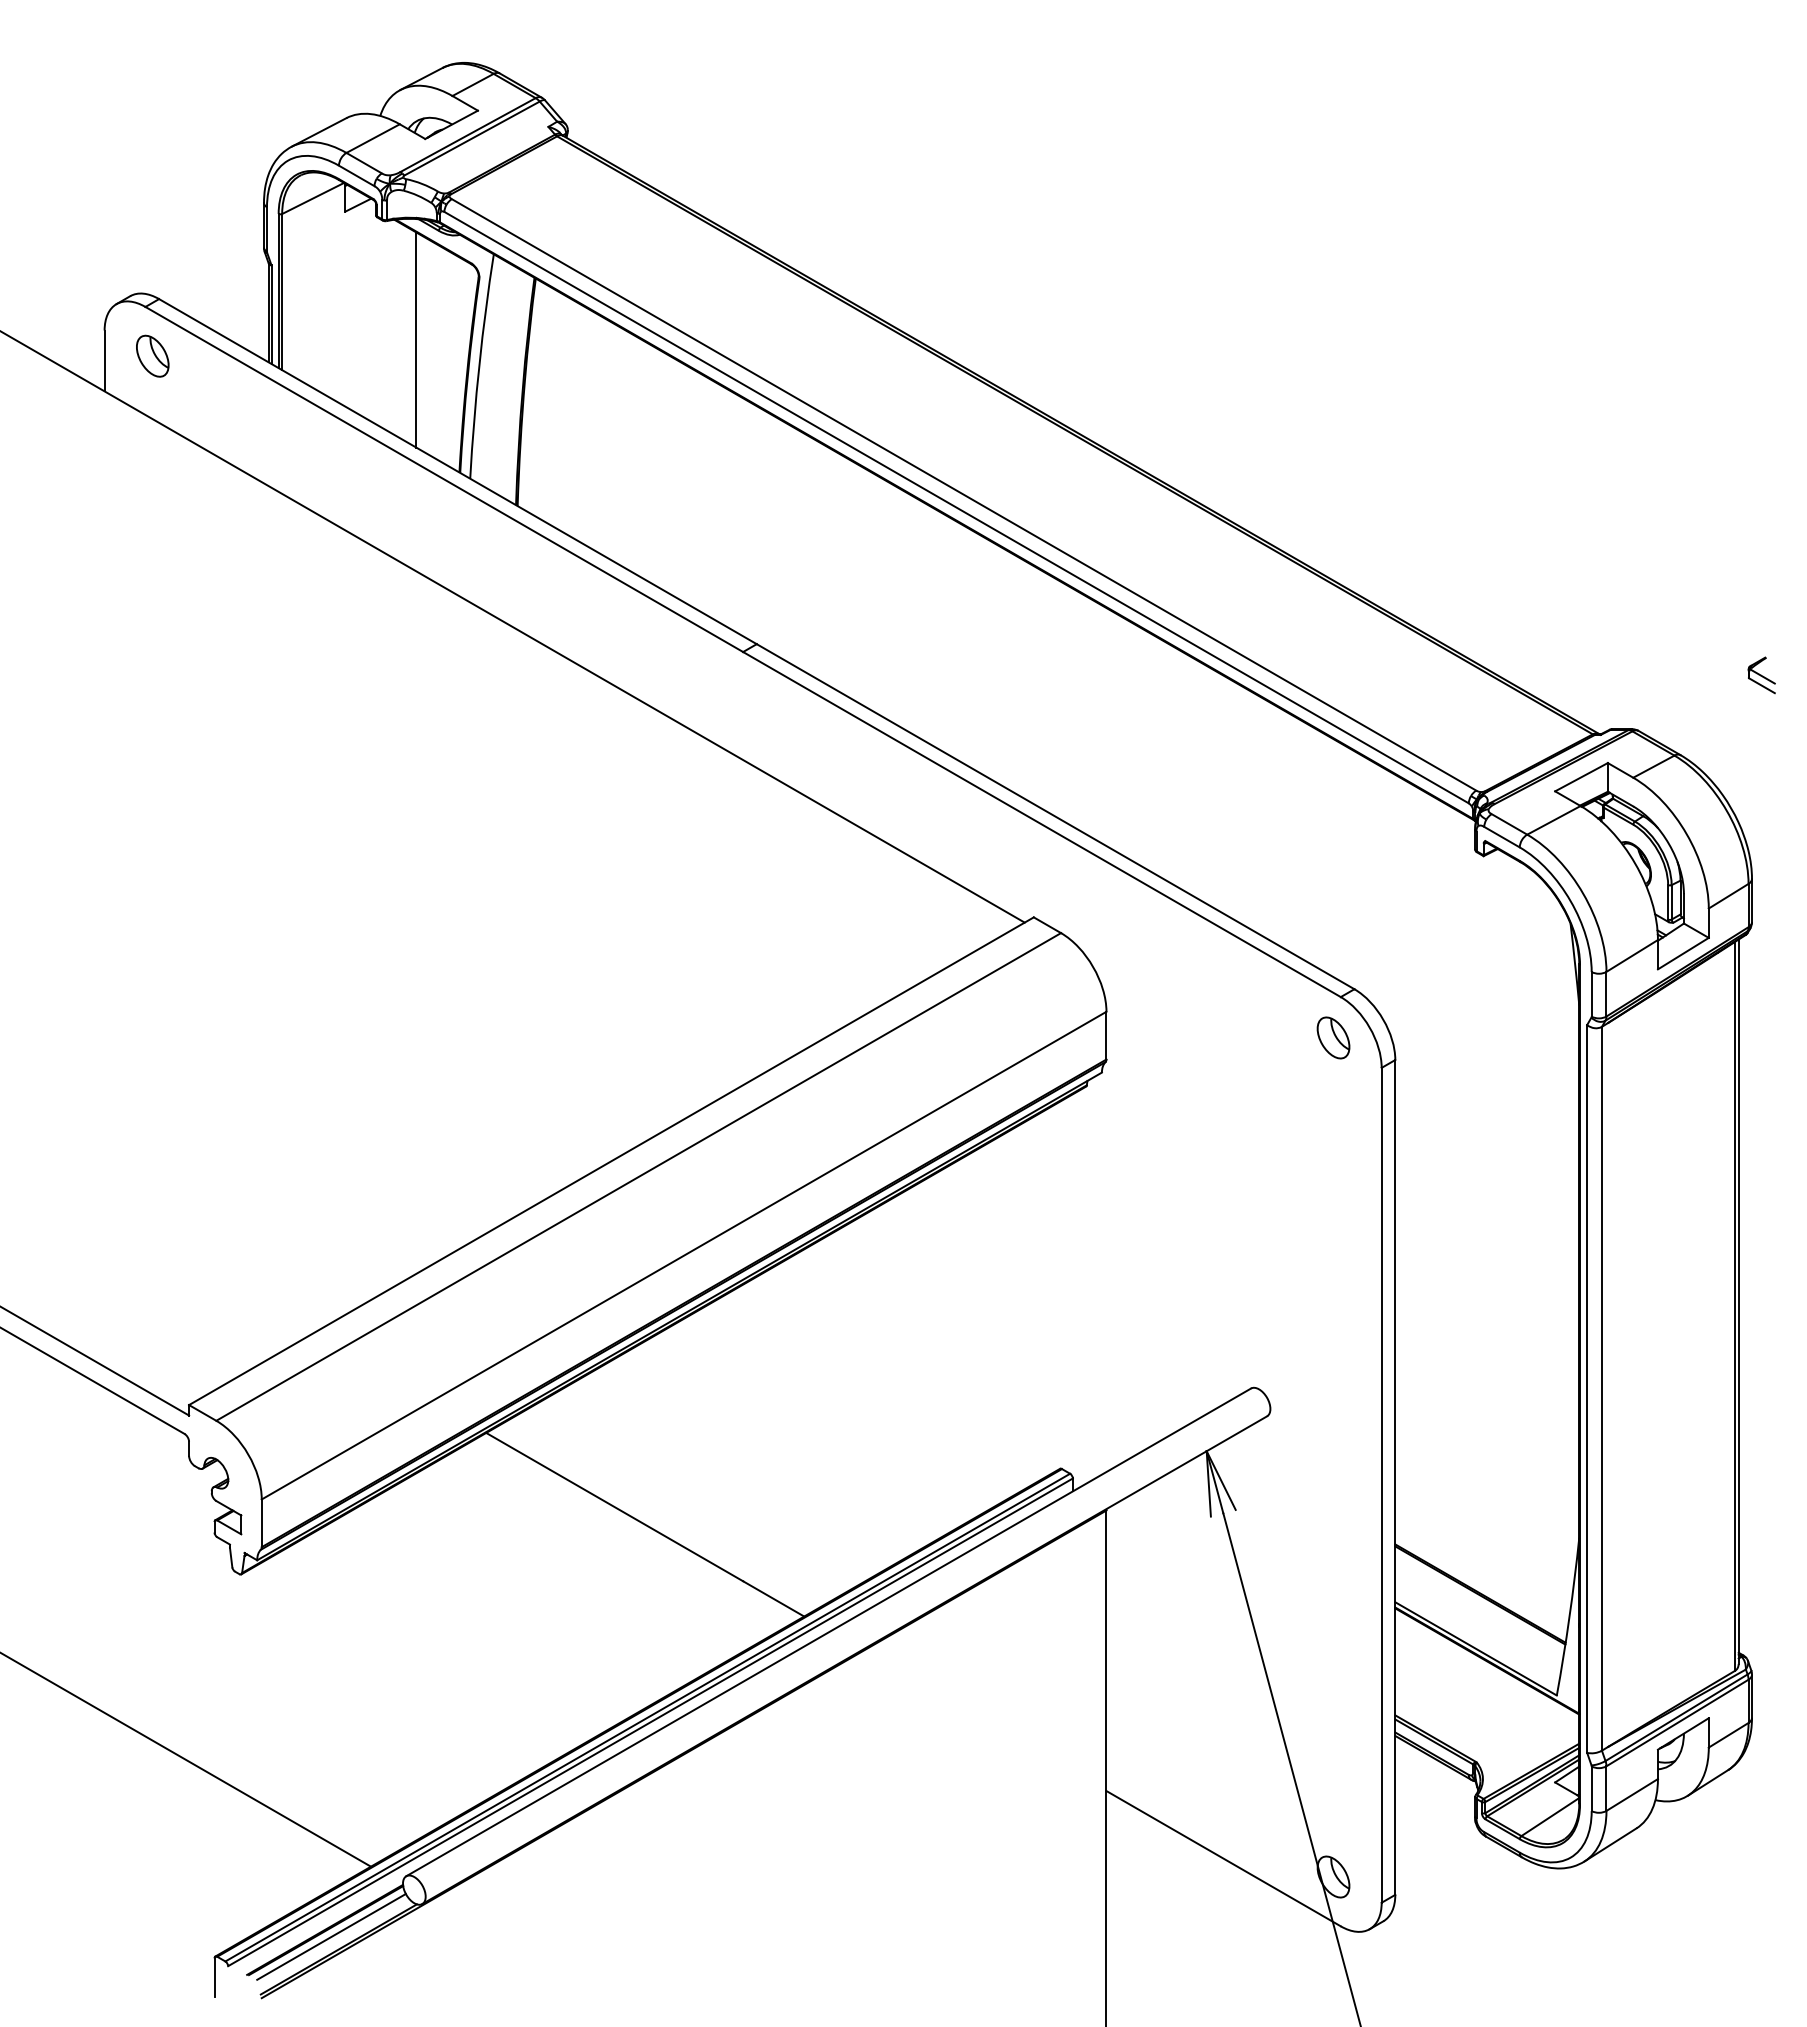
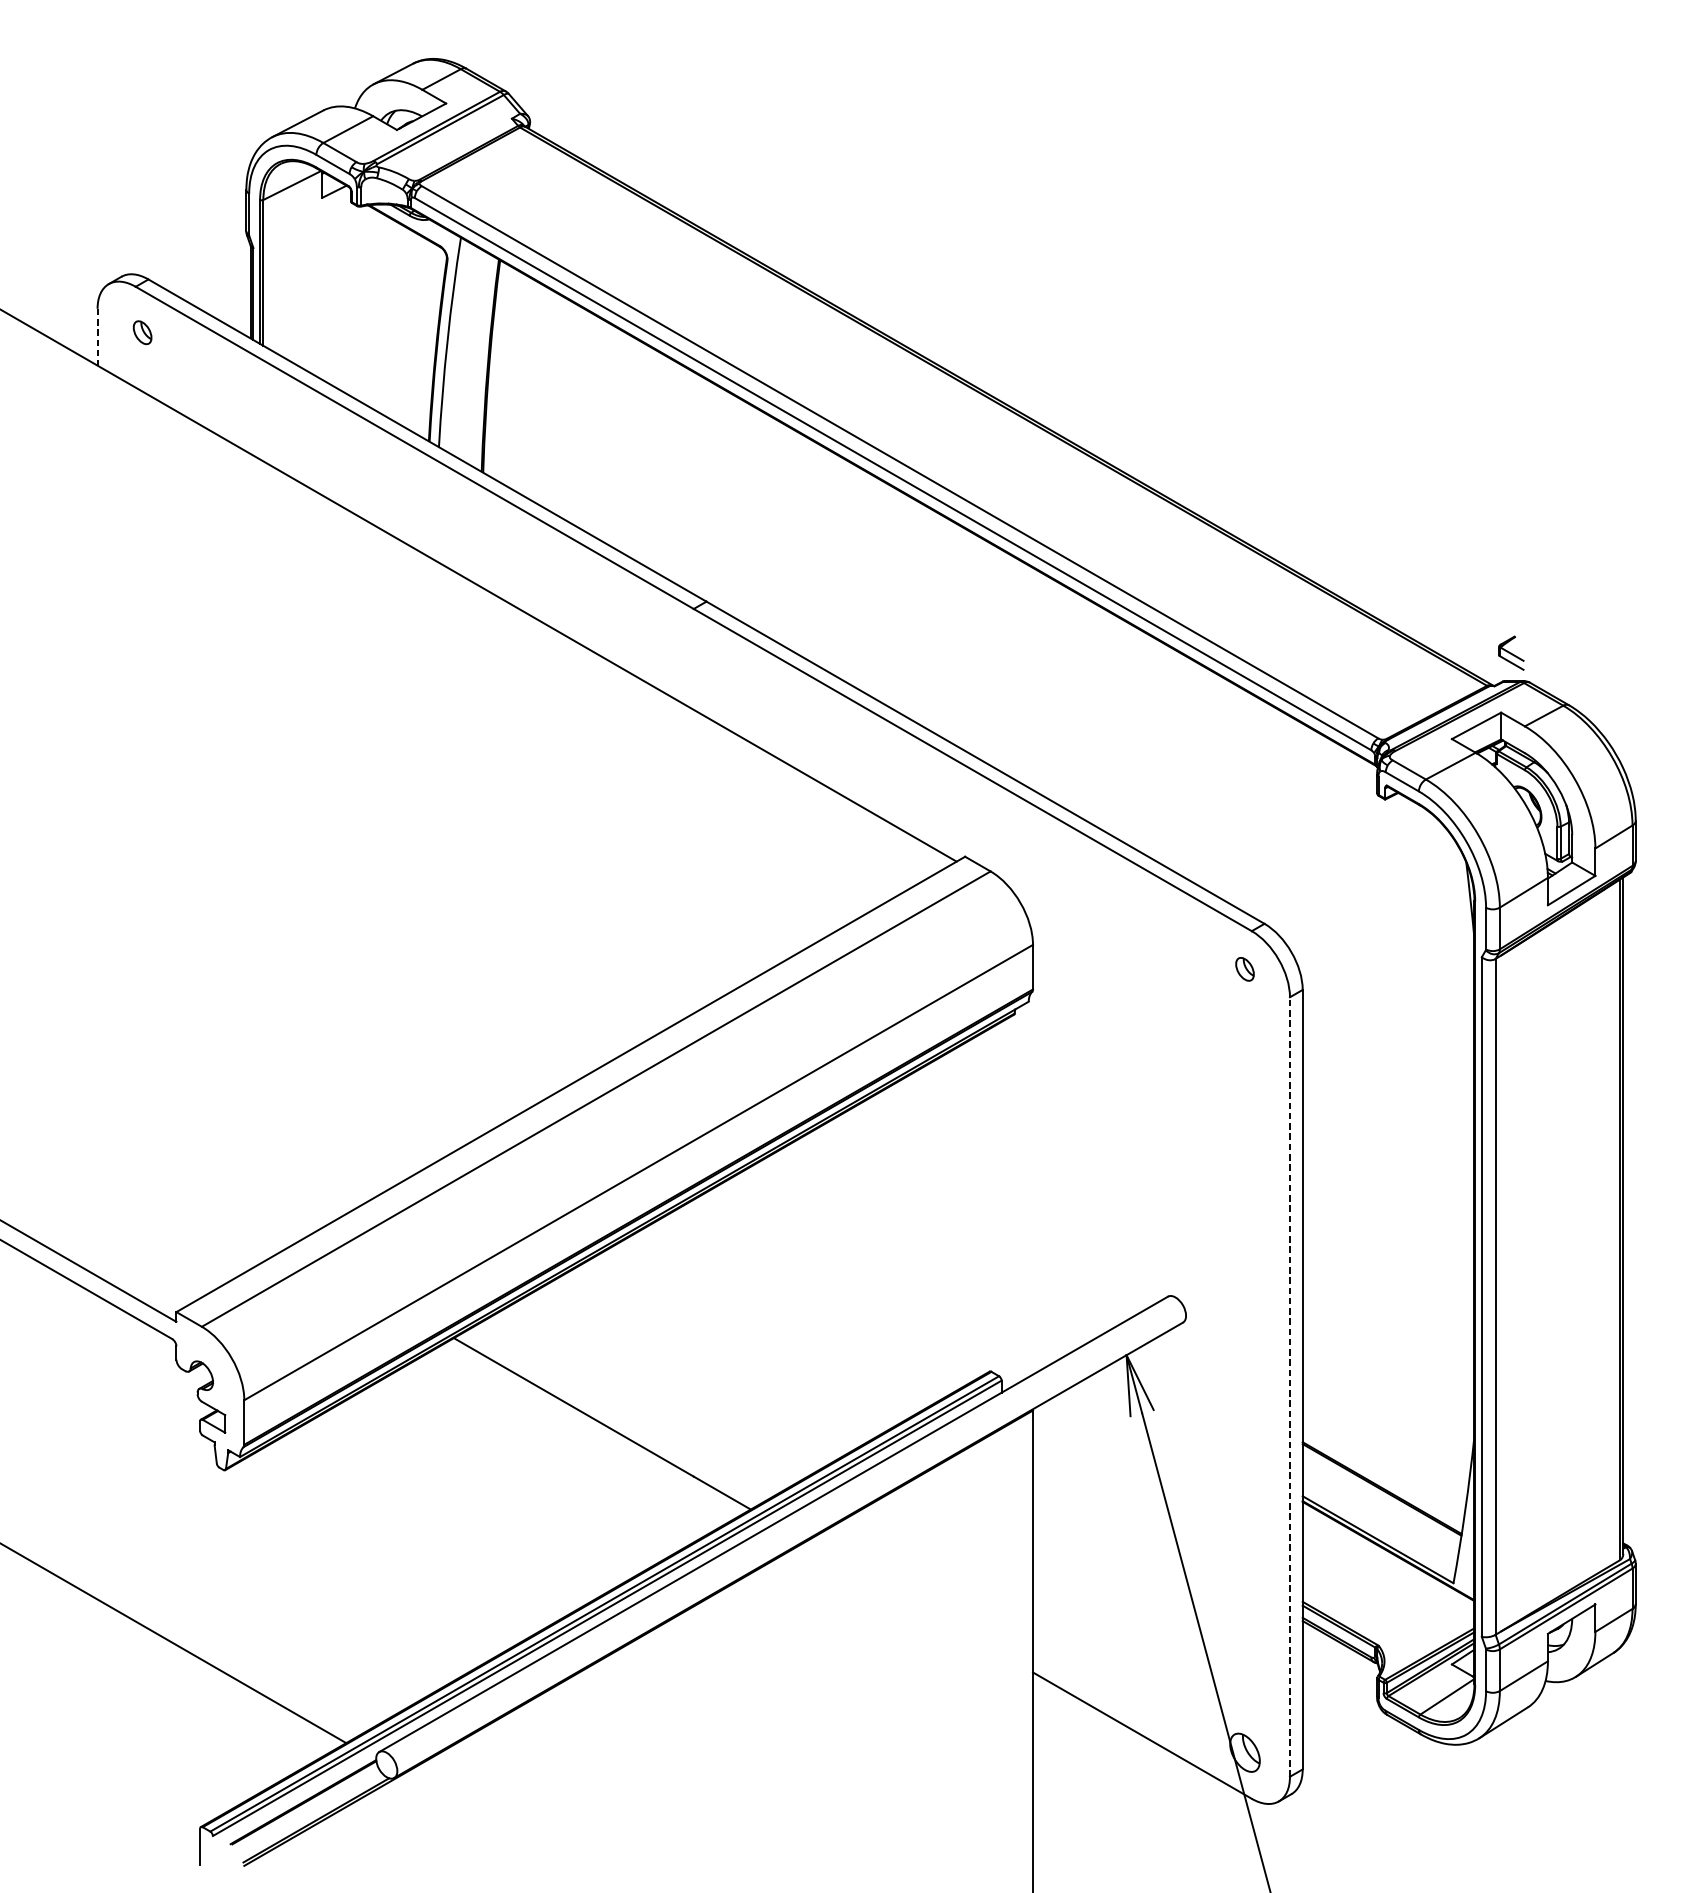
line: (416, 339) -> (388, 317), removed
part: (152, 355) -> (142, 332), size x0.6
line: (104, 361) -> (97, 337), solid -> dashed
part: (1761, 675) -> (1511, 653), moved
part: (1333, 1037) -> (1244, 968), size x0.6
line: (1381, 1484) -> (1289, 1386), solid -> dashed
line: (331, 1936) -> (309, 1808), removed

